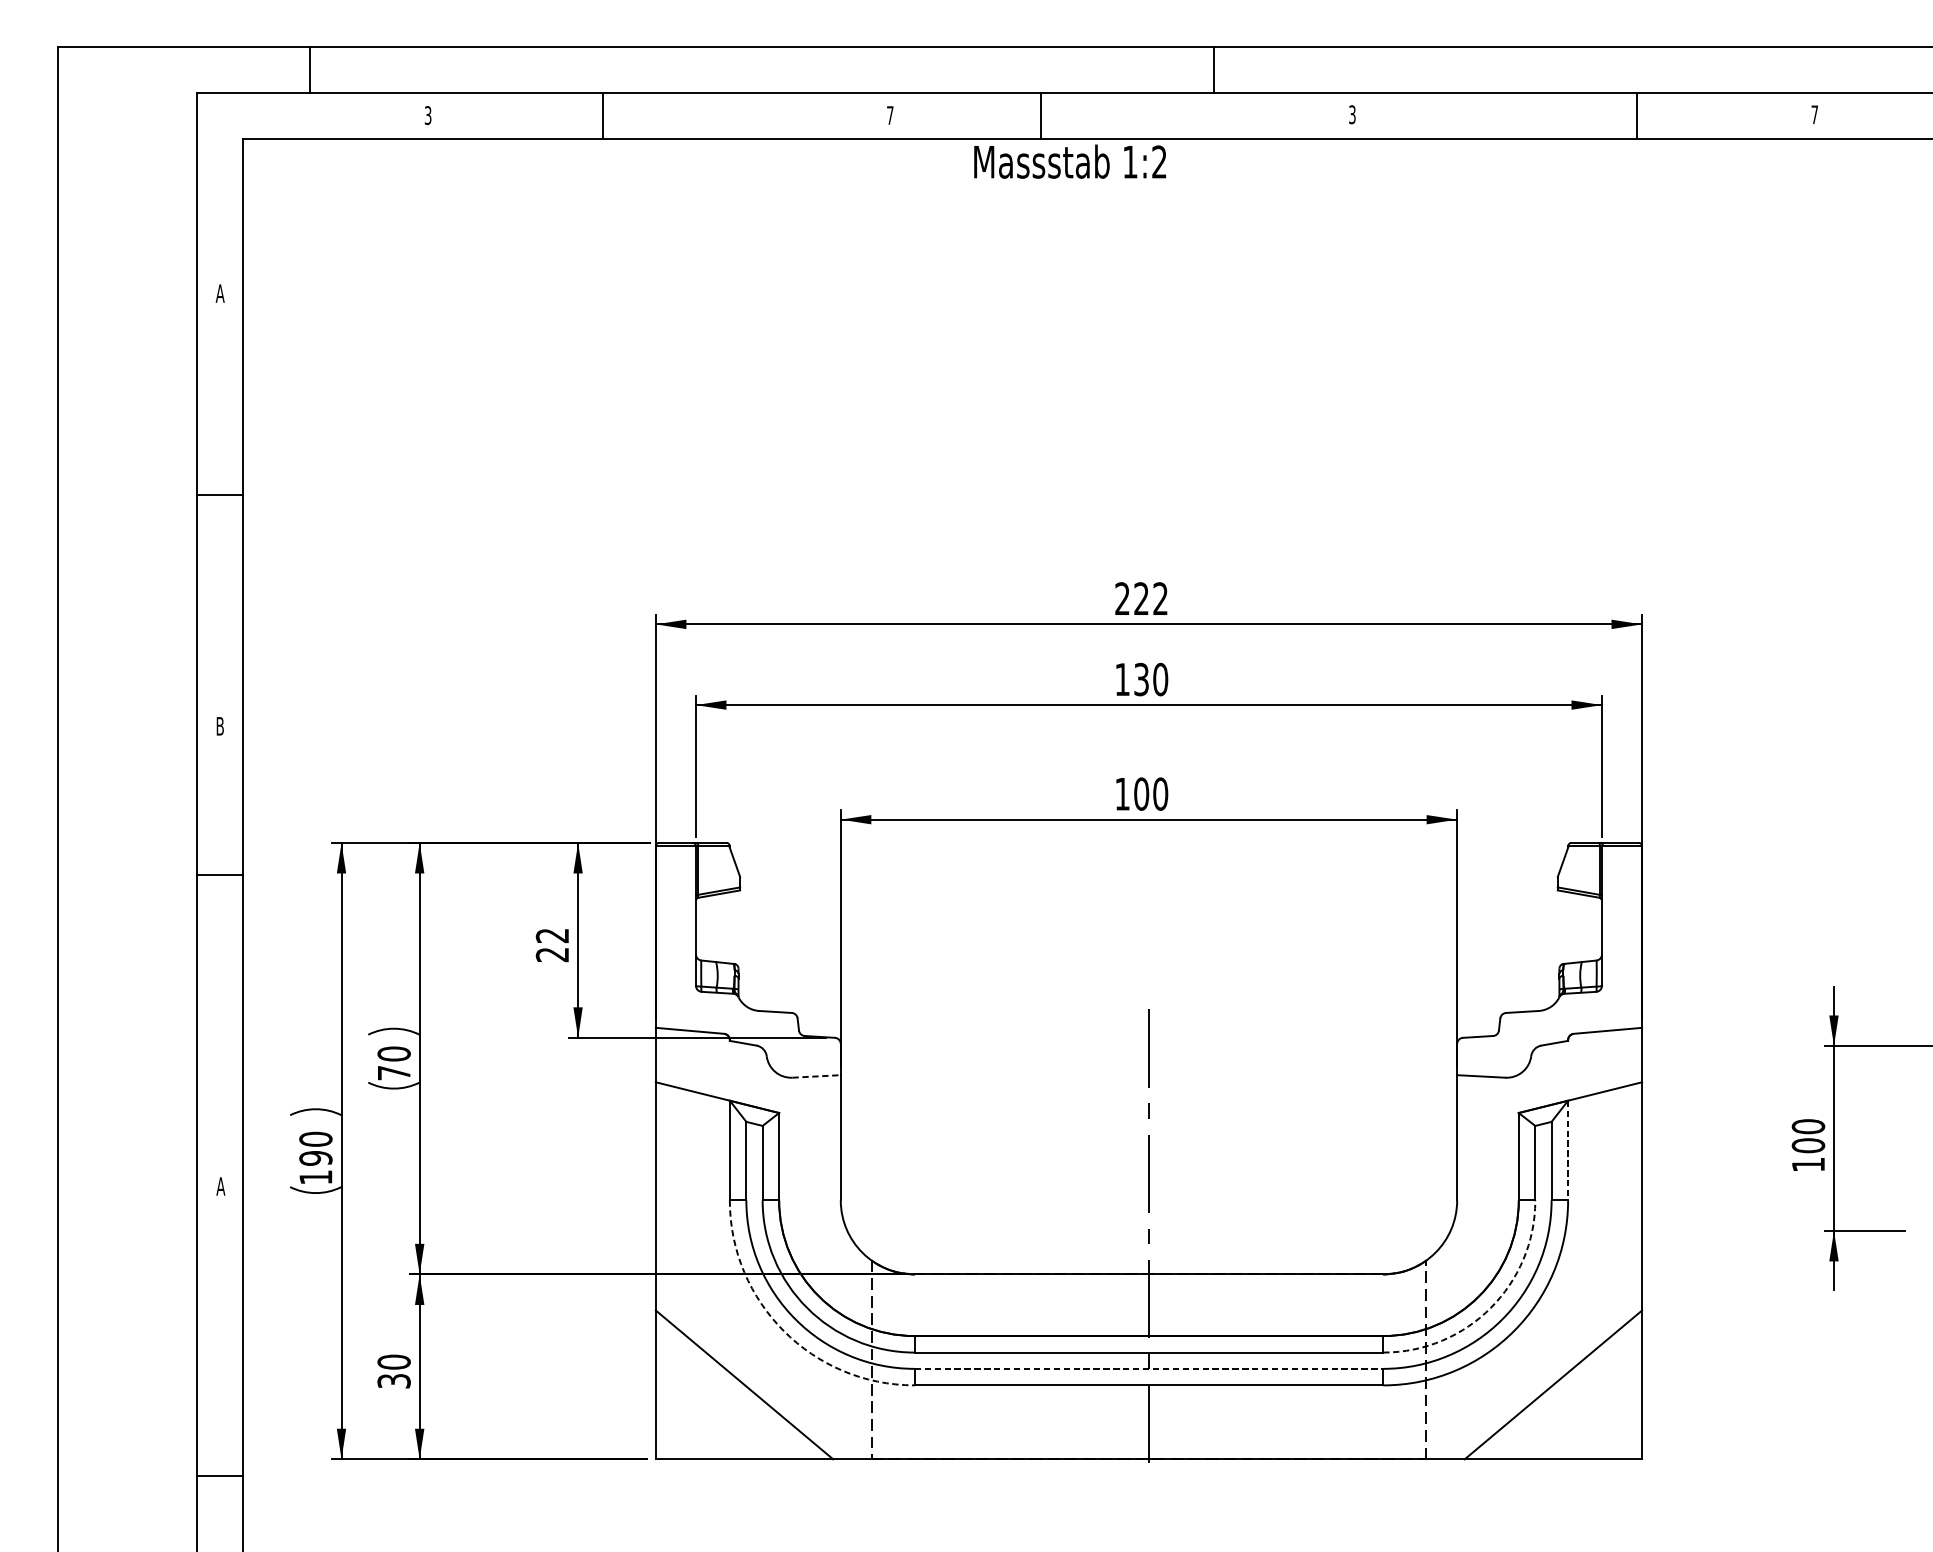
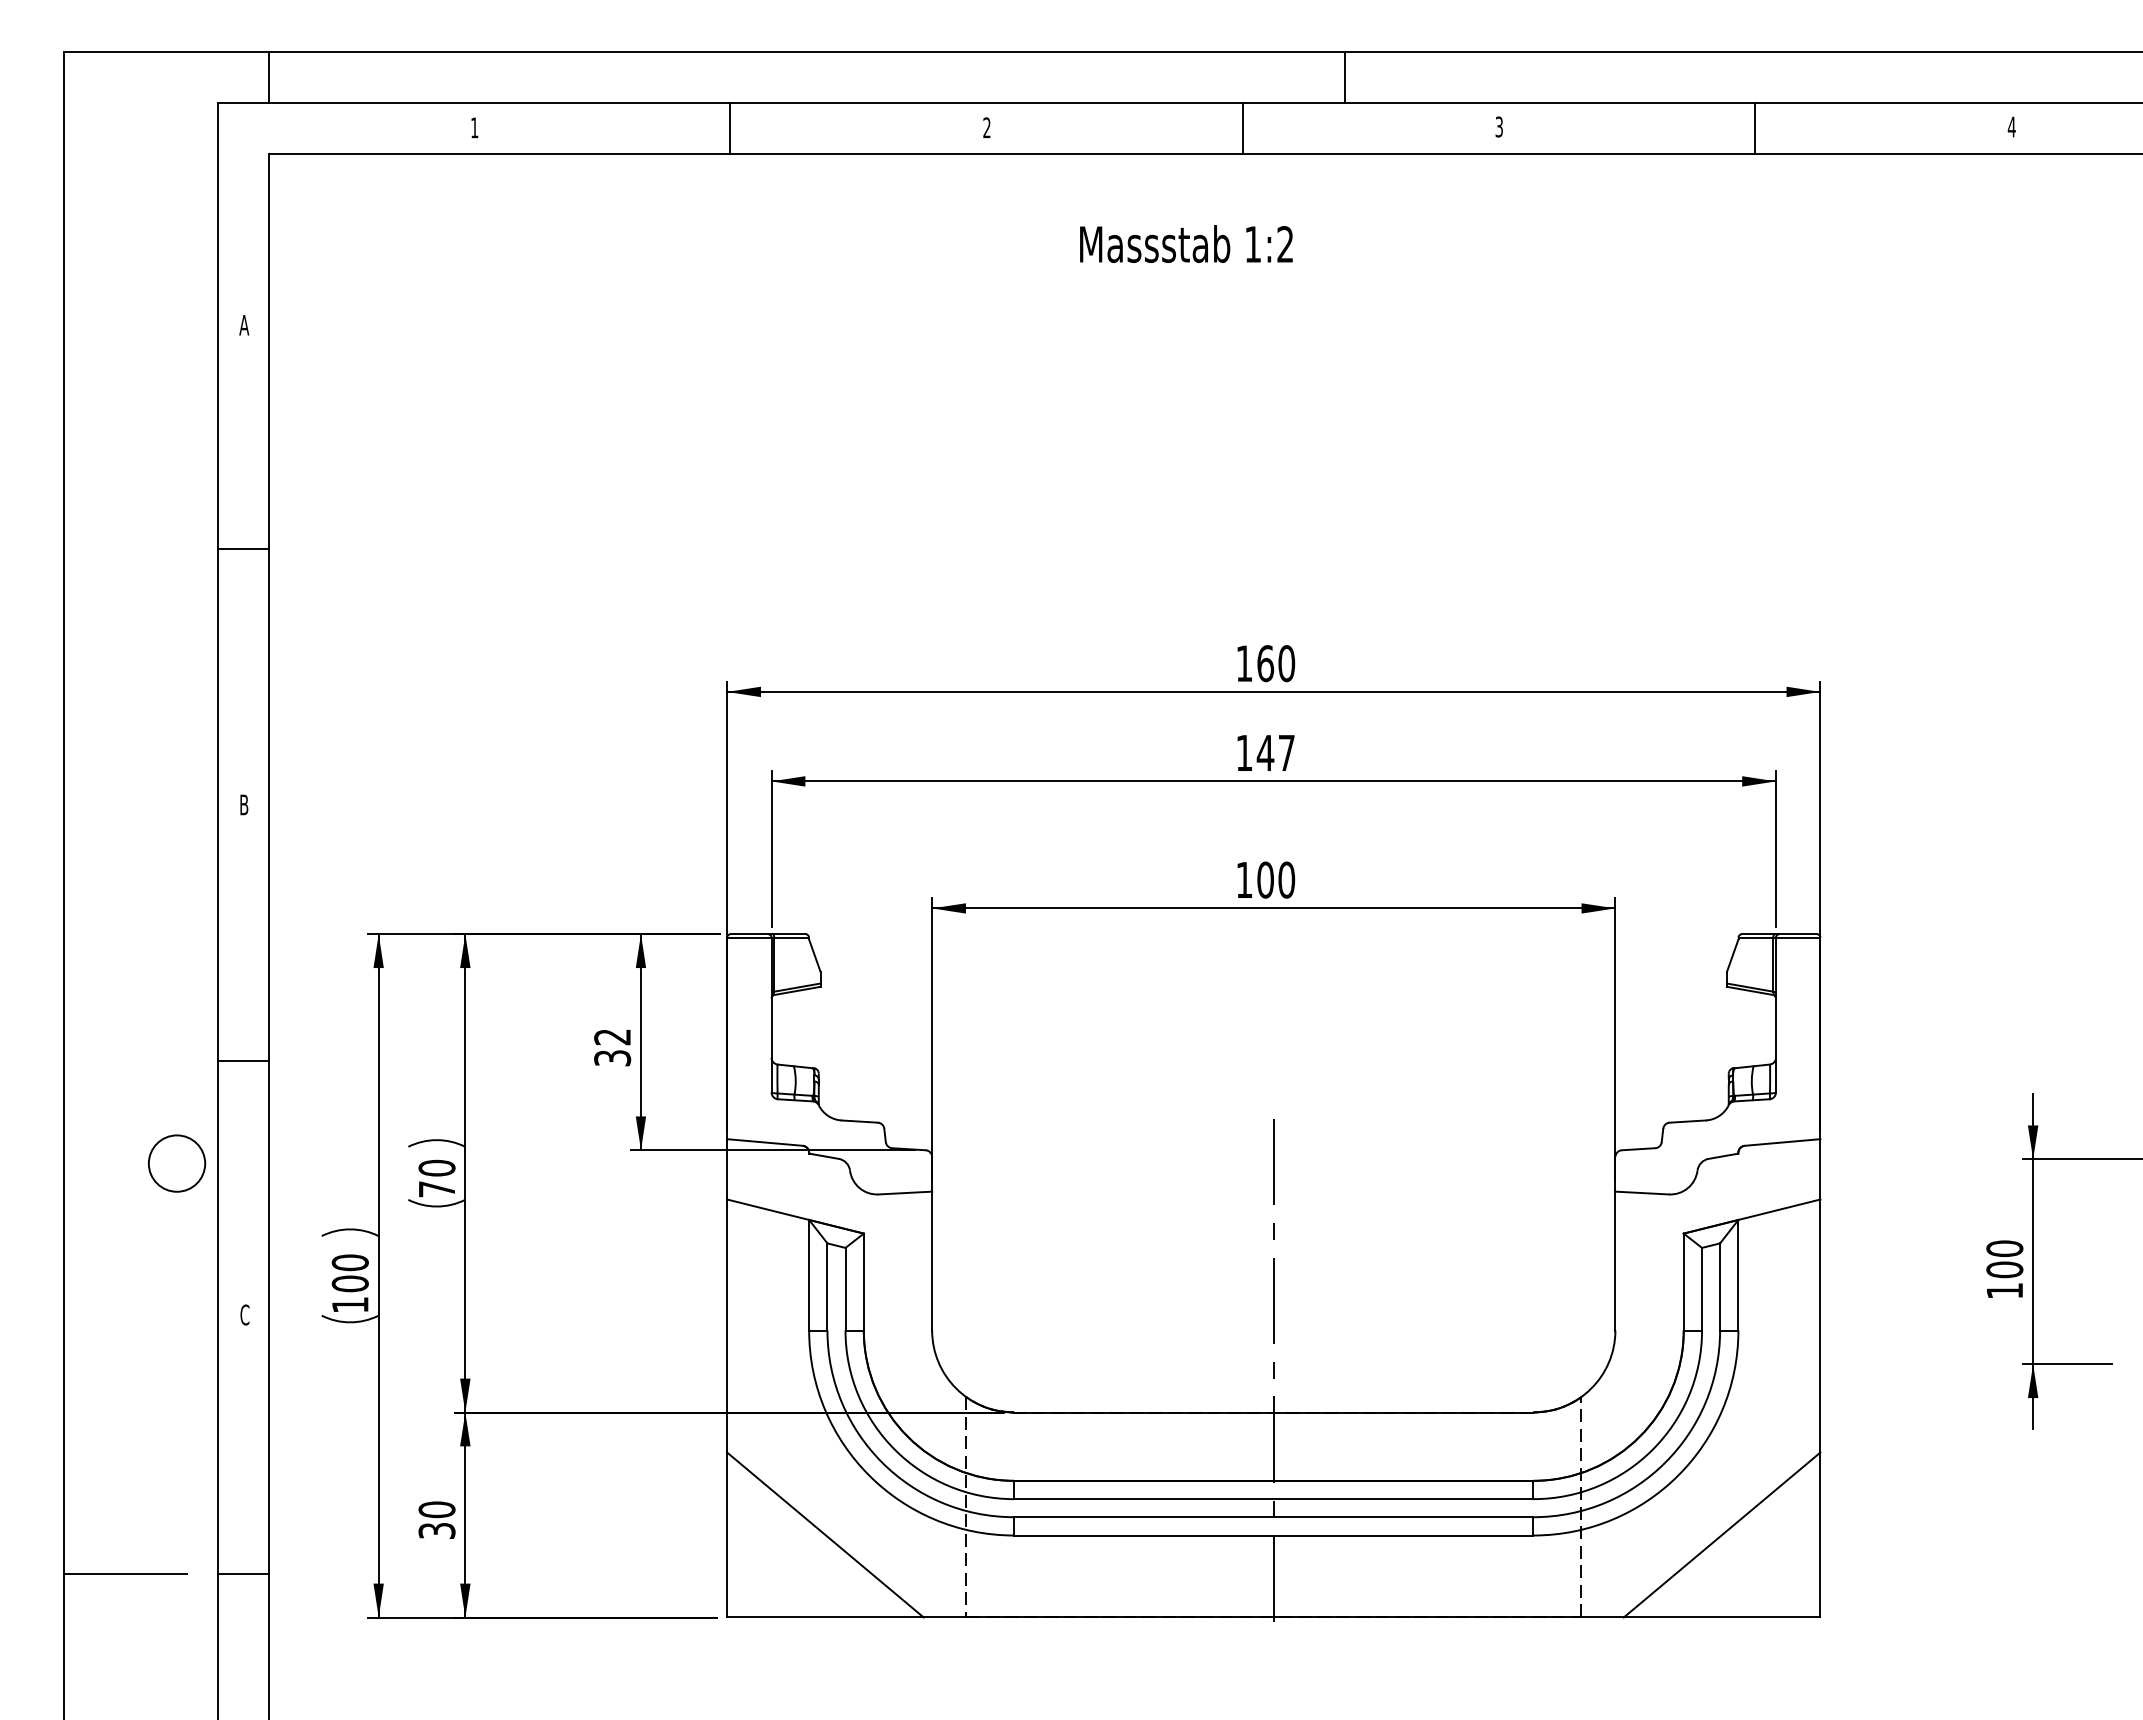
line: (309, 69) -> (269, 76), moved
text: (1814, 114) -> (2011, 126), 7 -> 4
text: (427, 115) -> (474, 127), 3 -> 1
text: (889, 115) -> (986, 127), 7 -> 2
line: (602, 116) -> (730, 128), moved
line: (1040, 116) -> (1242, 128), moved
line: (1636, 116) -> (1755, 128), moved
text: (1070, 161) -> (1186, 243), moved
text: (1141, 598) -> (1265, 663), 222 -> 160
text: (1150, 679) -> (1275, 752), 130 -> 147
line: (219, 875) -> (243, 1061), moved
text: (552, 955) -> (612, 1058), 22 -> 32
circle: (160, 1049) -> (177, 1163), added
line: (816, 1076) -> (905, 1193), dashed -> solid
line: (1568, 1150) -> (1738, 1275), dashed -> solid
text: (316, 1158) -> (350, 1283), 190 -> 100
text: (220, 1186) -> (244, 1314), A -> C
arc: (1490, 1307) -> (1652, 1449), dashed -> solid
arc: (784, 1331) -> (869, 1475), dashed -> solid
line: (1148, 1369) -> (1273, 1517), dashed -> solid
line: (113, 1419) -> (125, 1573), added
line: (219, 1475) -> (243, 1573), moved

